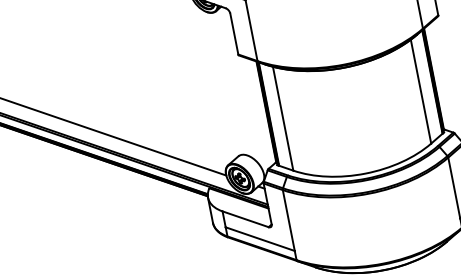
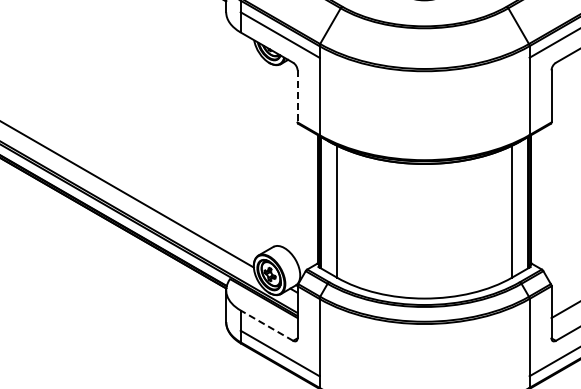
line: (234, 34) -> (297, 96), solid -> dashed
line: (245, 219) -> (266, 325), solid -> dashed

